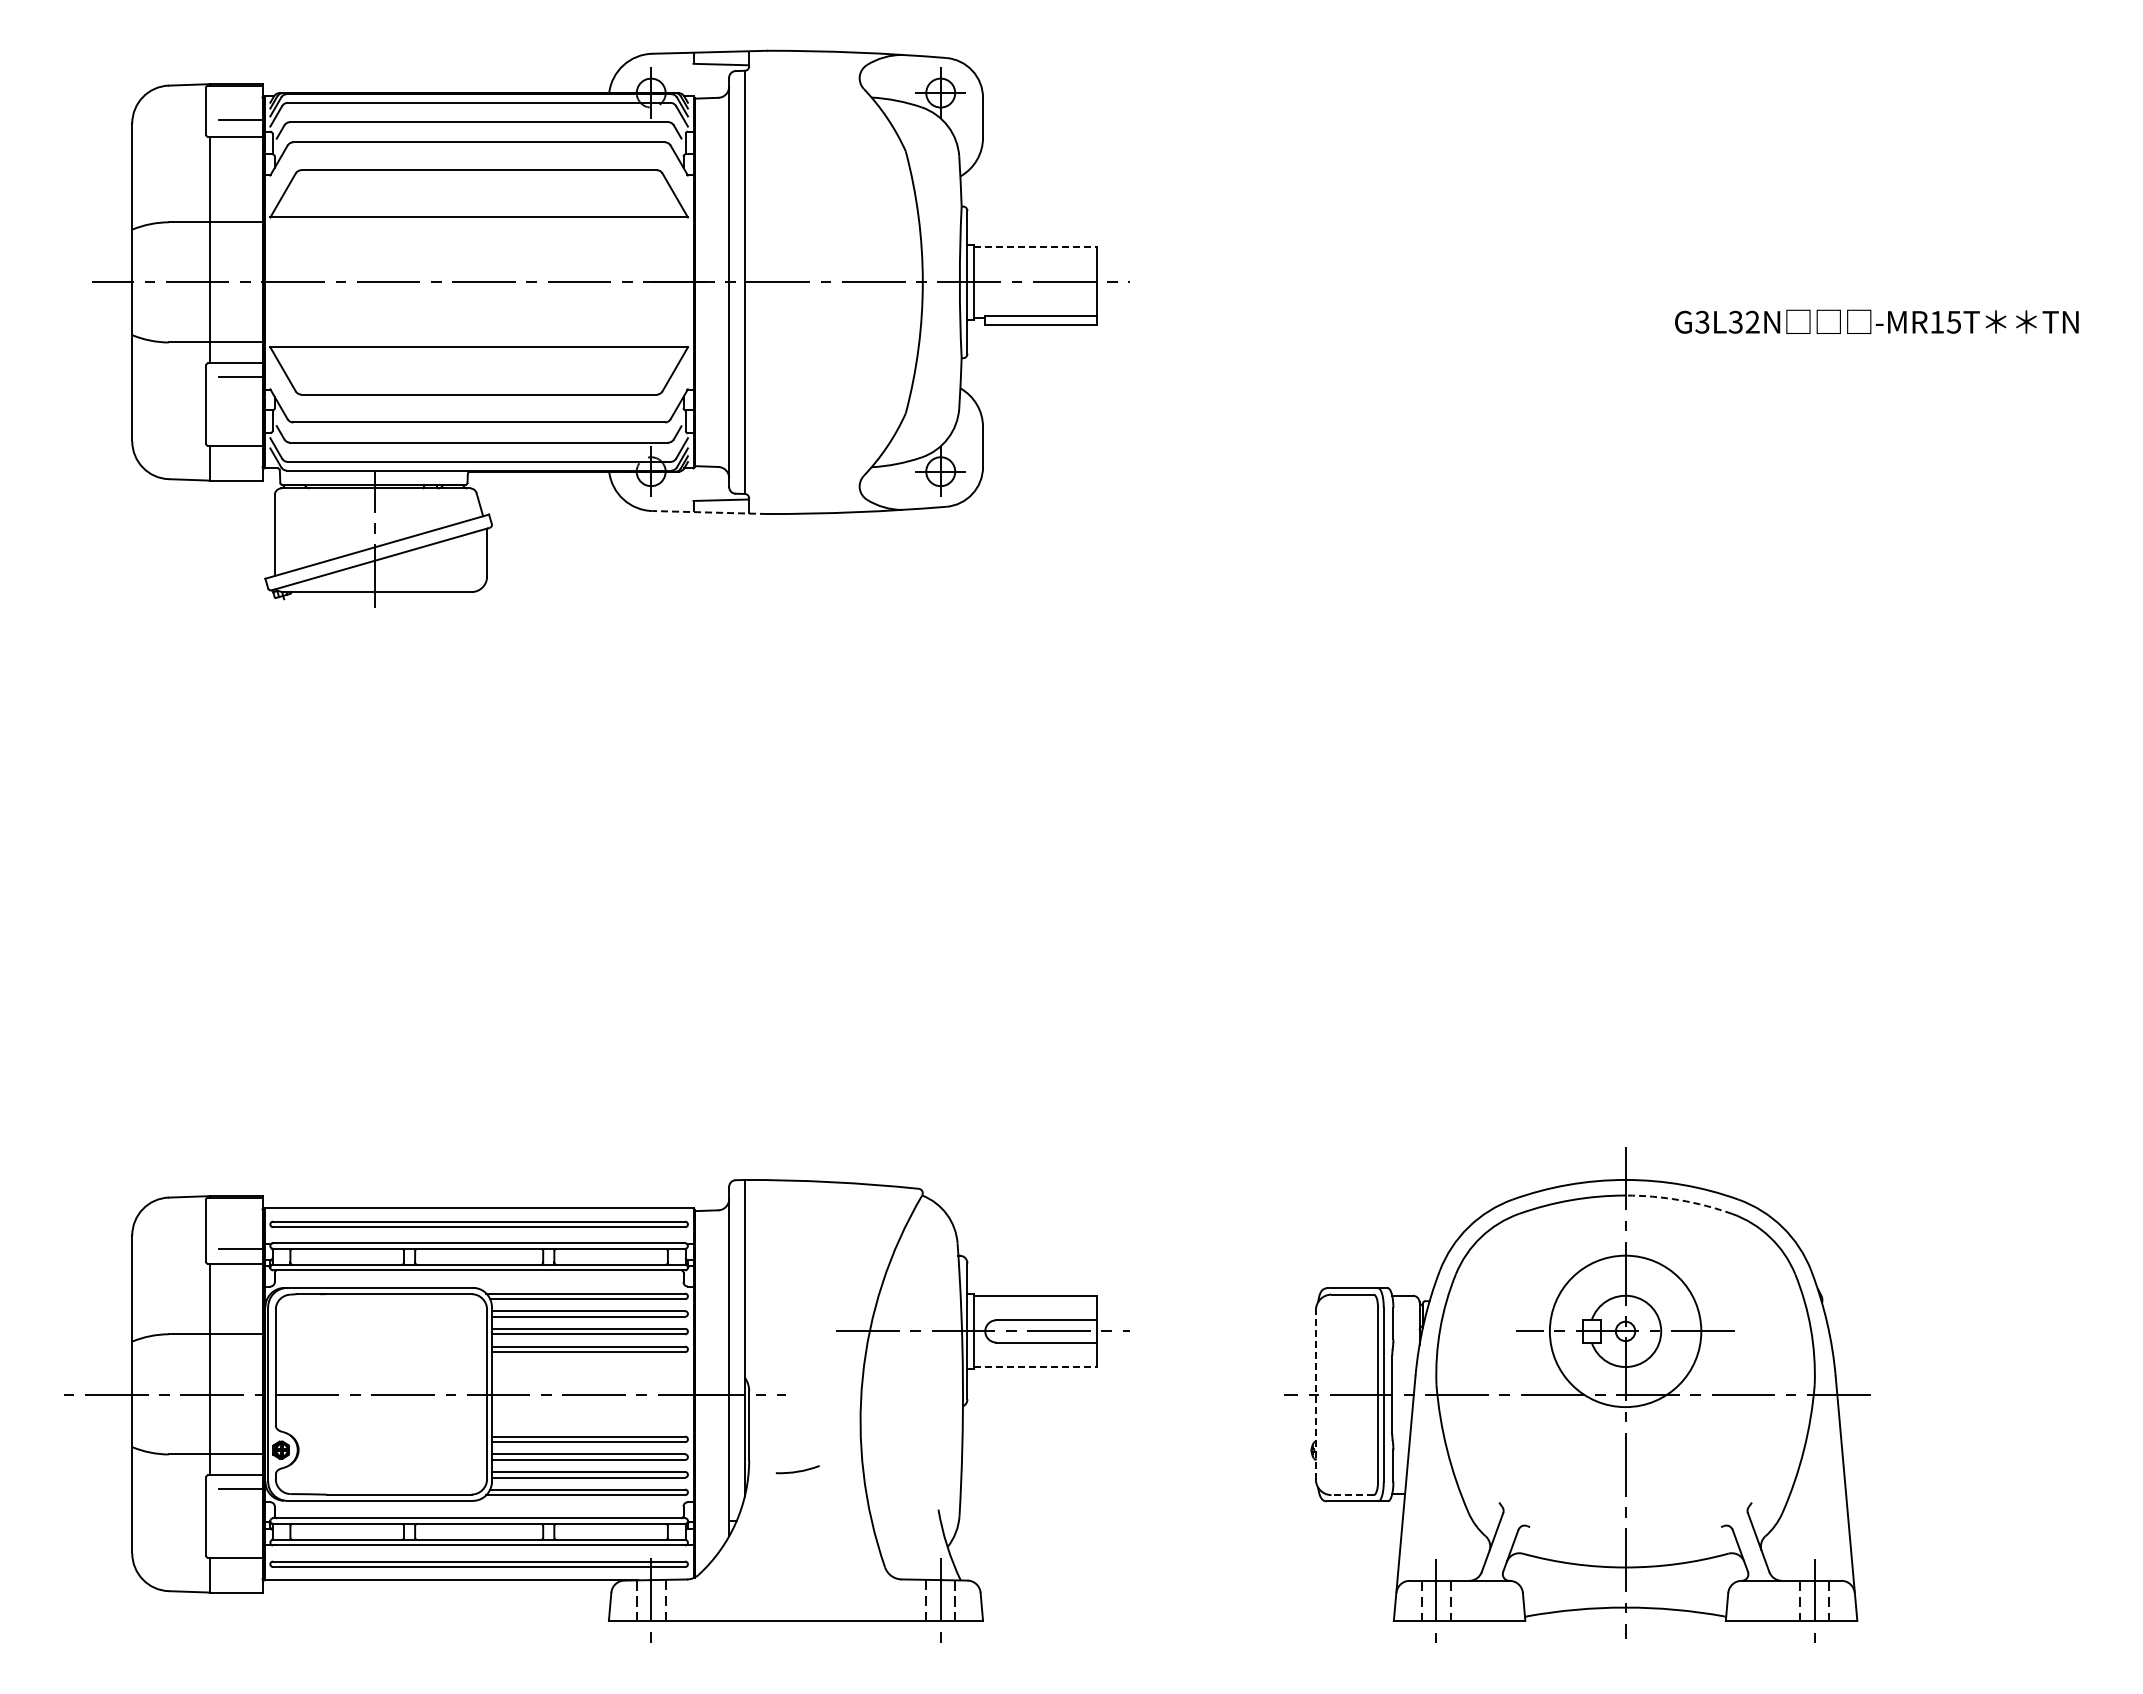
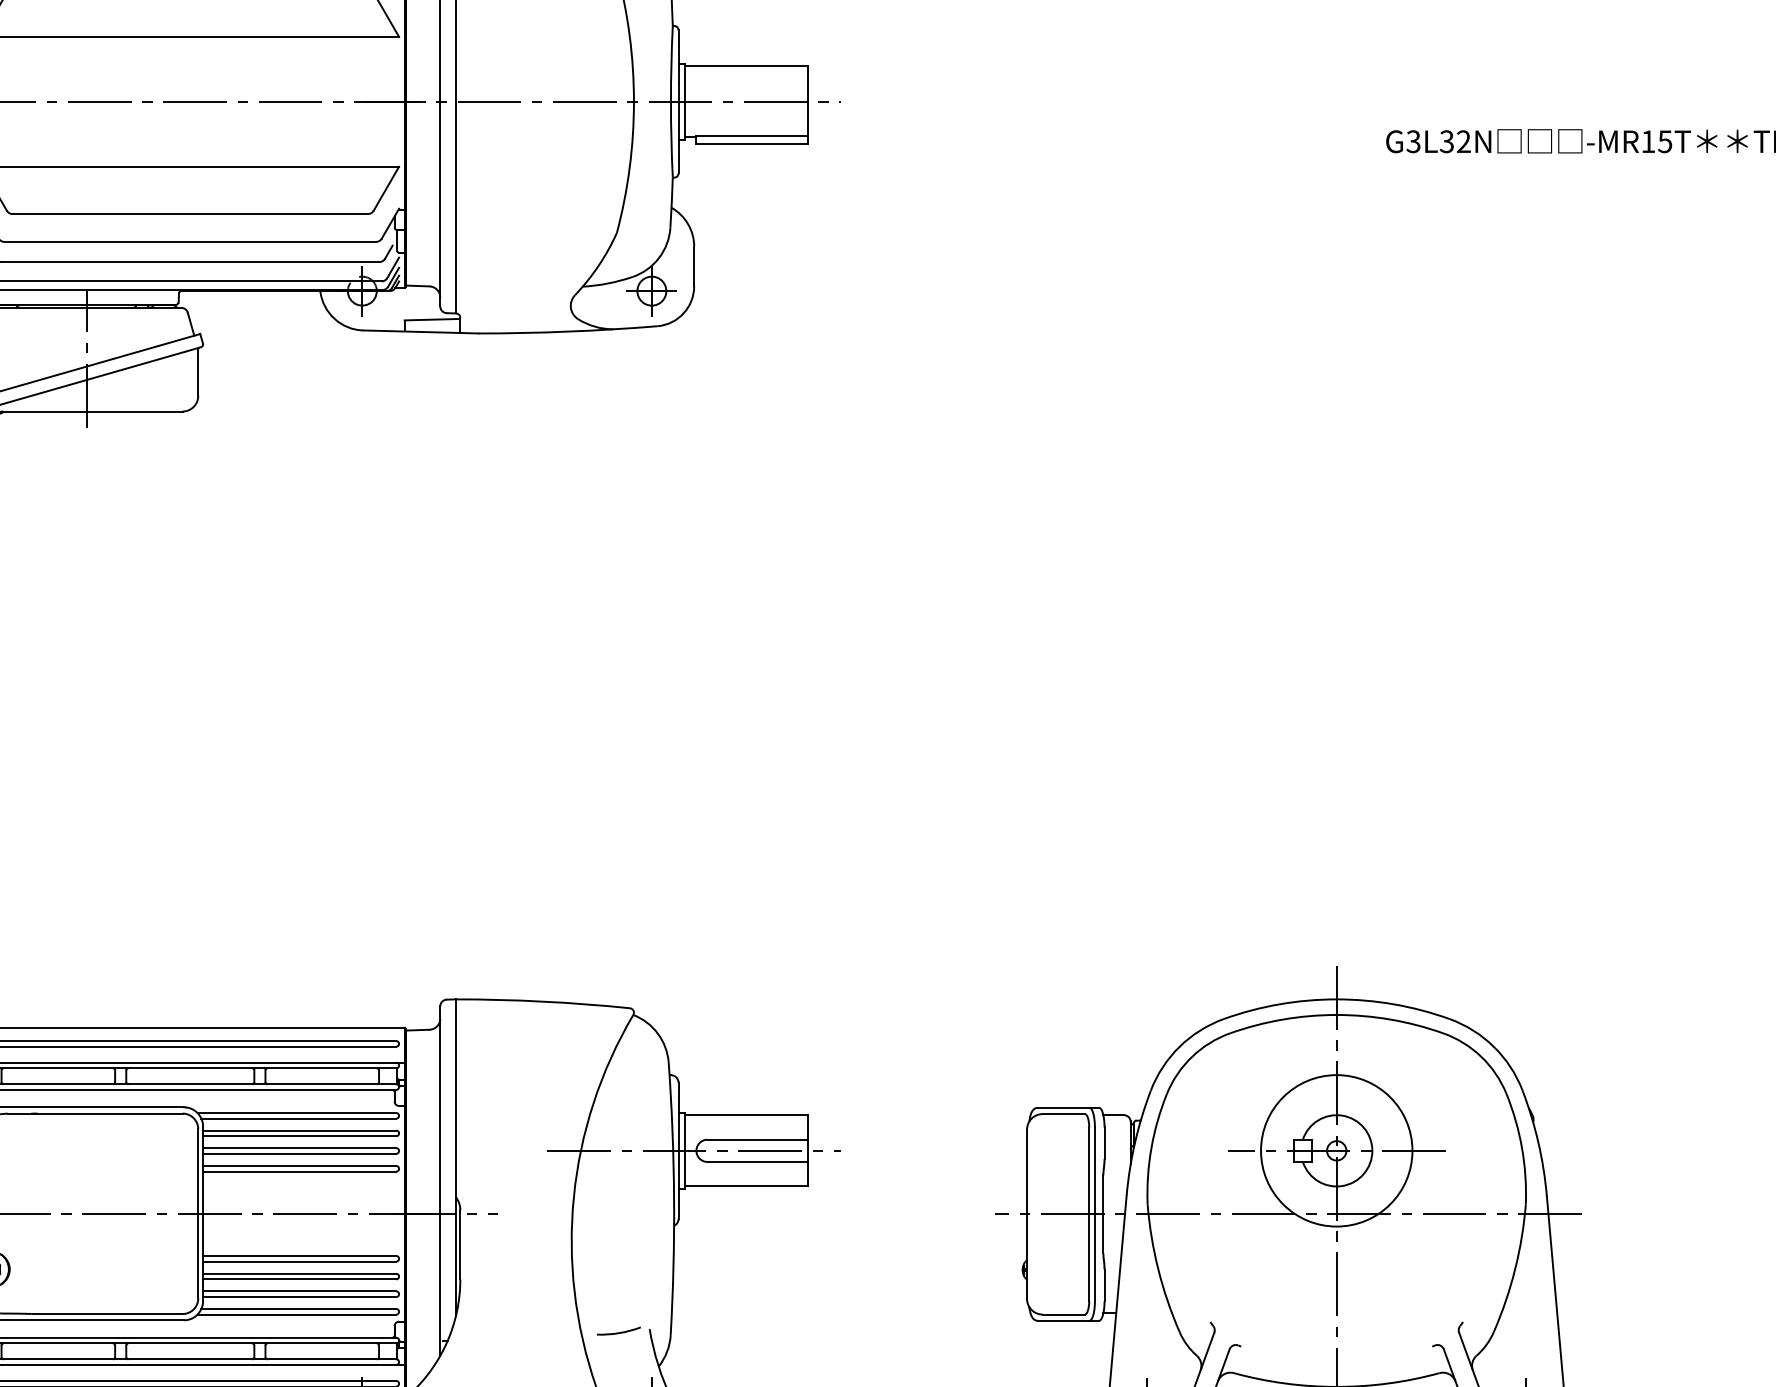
line: (1035, 246) -> (746, 65), dashed -> solid
line: (709, 512) -> (420, 331), dashed -> solid
arc: (1679, 1200) -> (1390, 1019), dashed -> solid
line: (1035, 1367) -> (746, 1186), dashed -> solid
line: (1315, 1394) -> (1026, 1213), dashed -> solid
arc: (797, 1470) -> (618, 1331), moved
line: (1352, 1495) -> (1063, 1314), dashed -> solid

